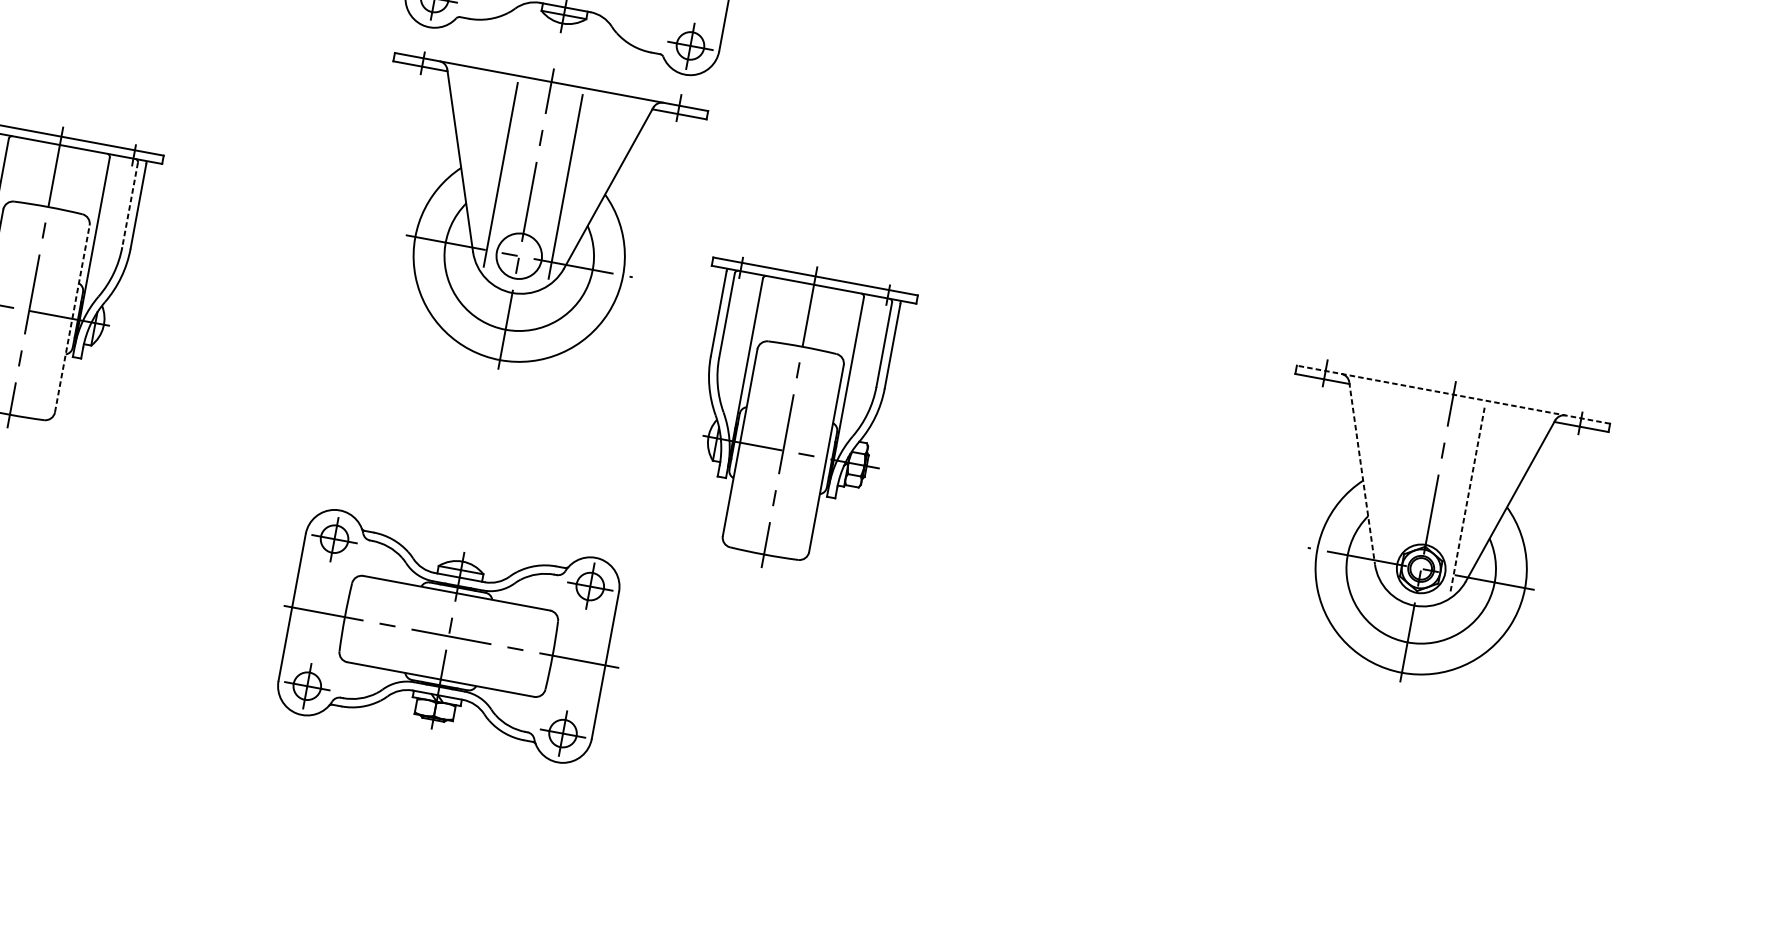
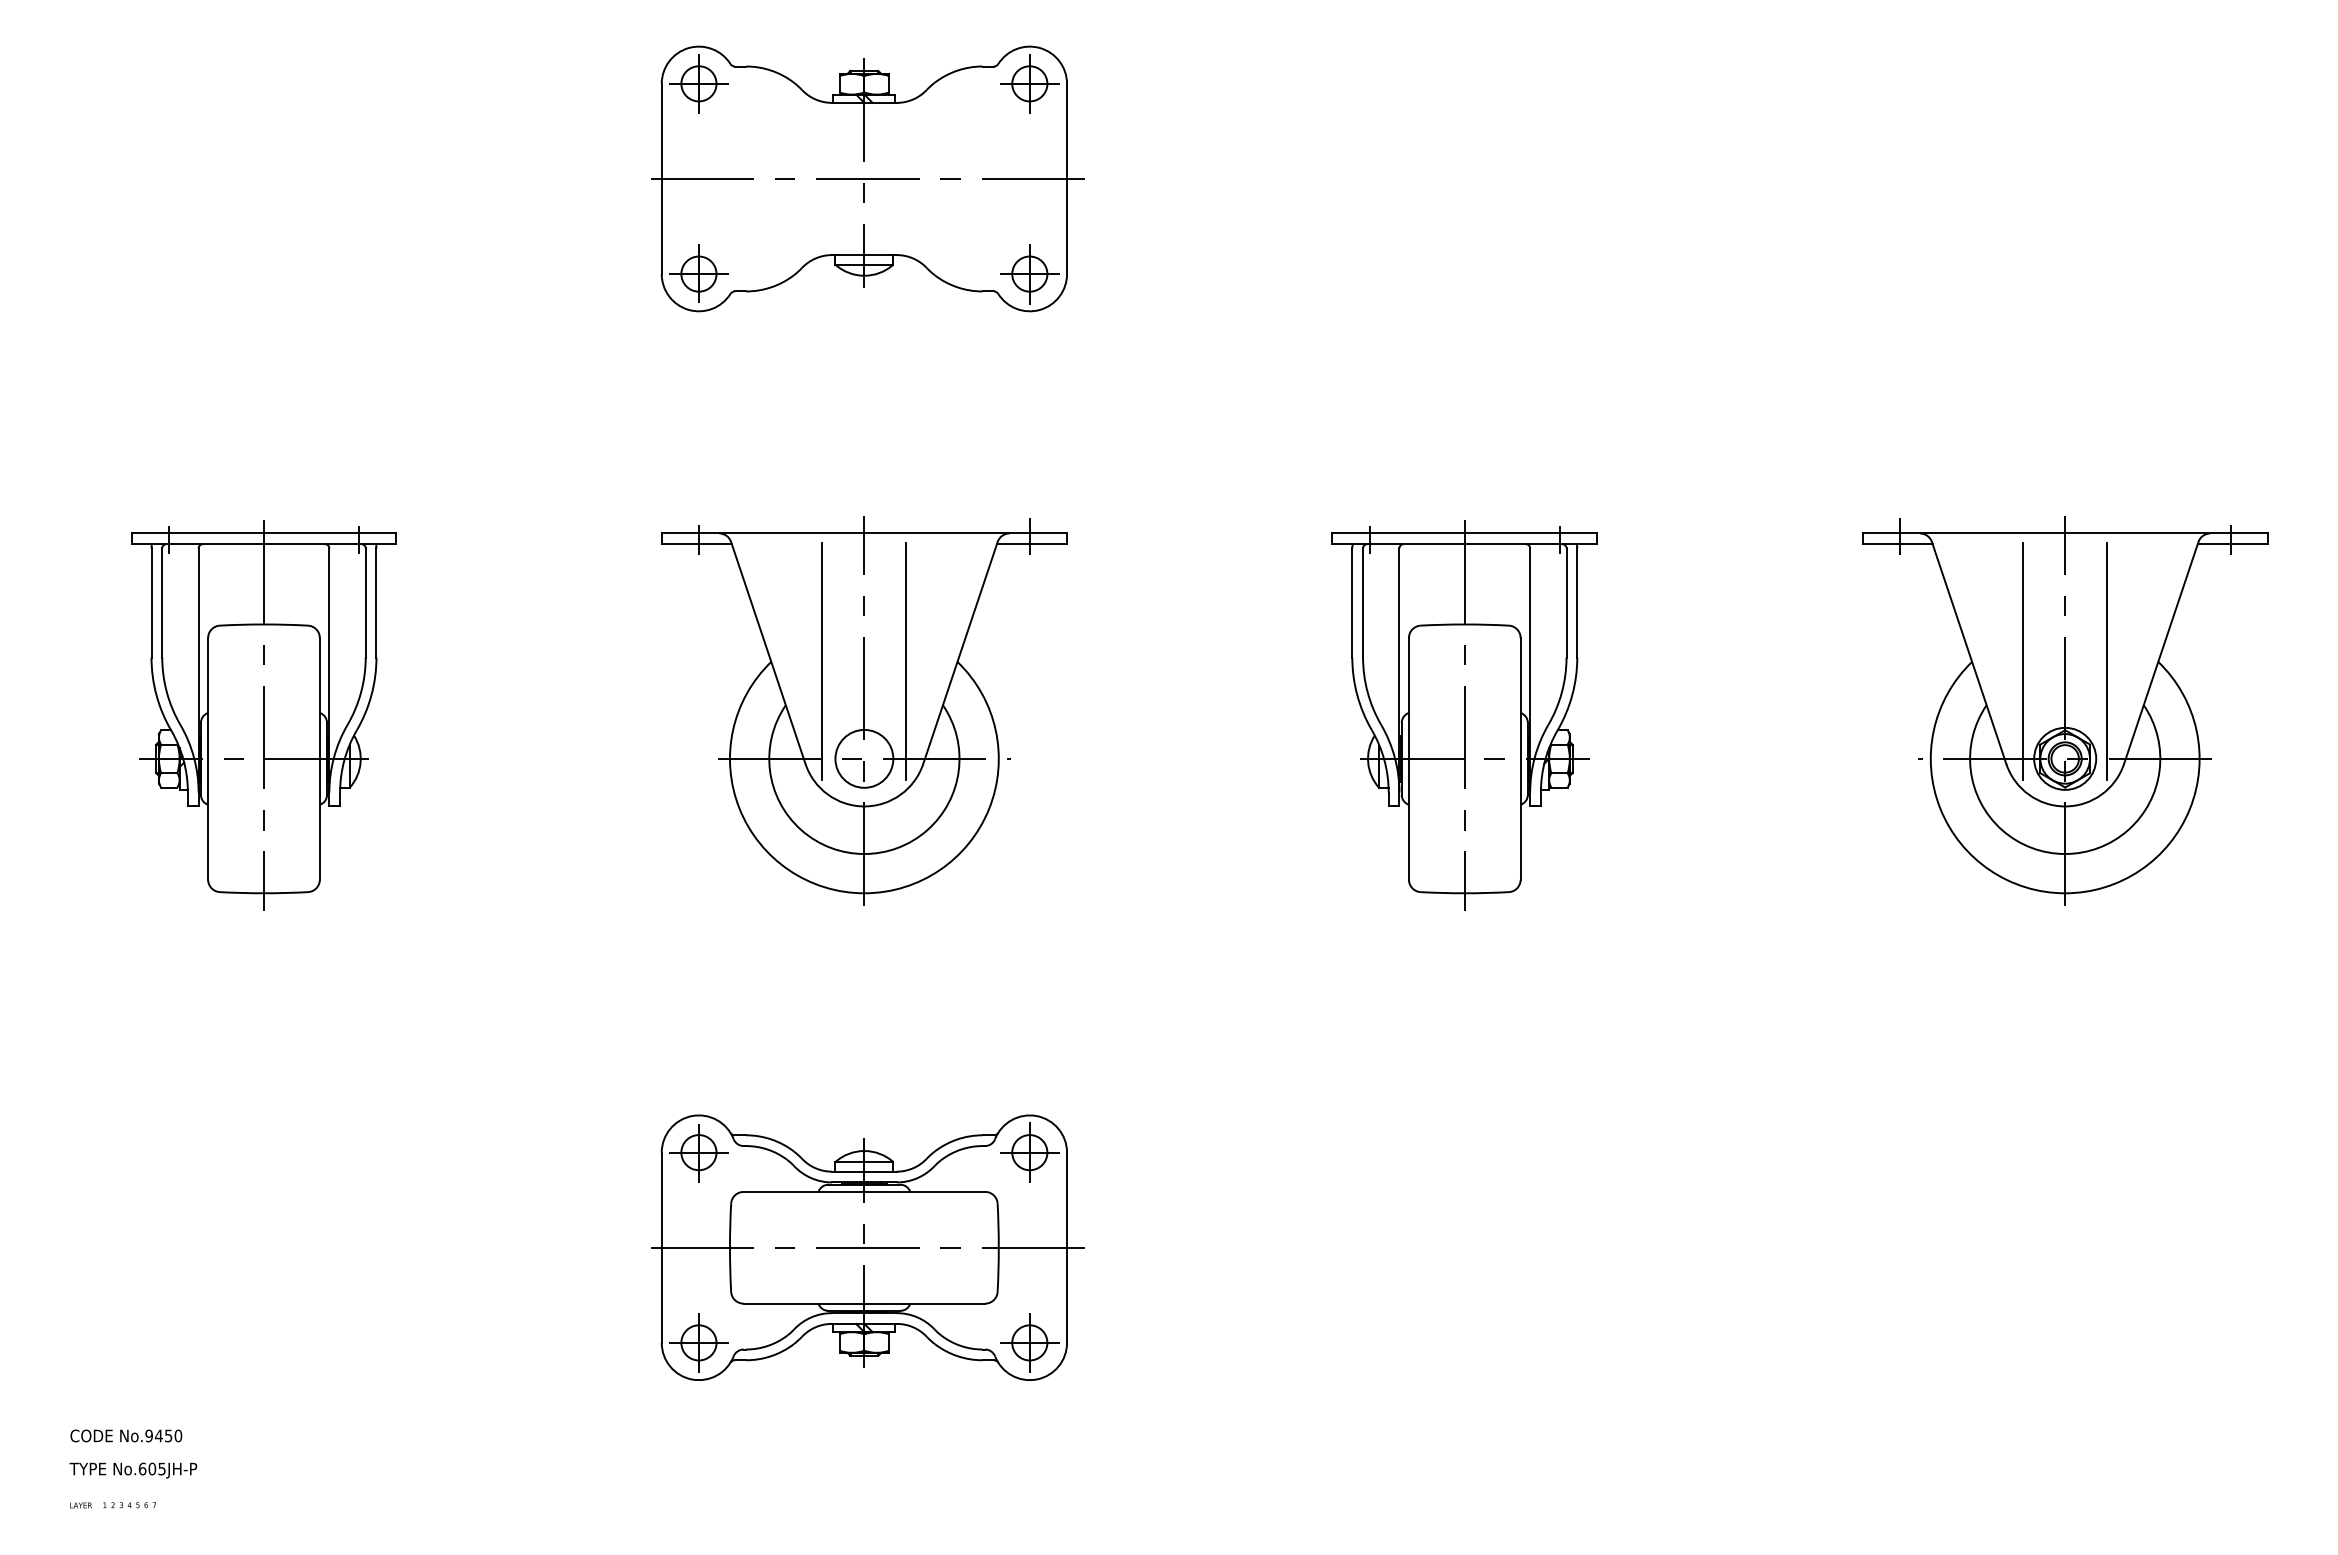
line: (130, 204) -> (365, 602), dashed -> solid
part: (526, 218) -> (864, 710), moved
line: (72, 318) -> (319, 758), dashed -> solid
line: (1453, 394) -> (2065, 533), dashed -> solid
part: (789, 417) -> (1464, 715), moved
line: (1362, 473) -> (1969, 653), dashed -> solid
line: (1402, 487) -> (2023, 661), added
line: (1467, 499) -> (2107, 661), dashed -> solid
part: (451, 636) -> (867, 1247), moved

